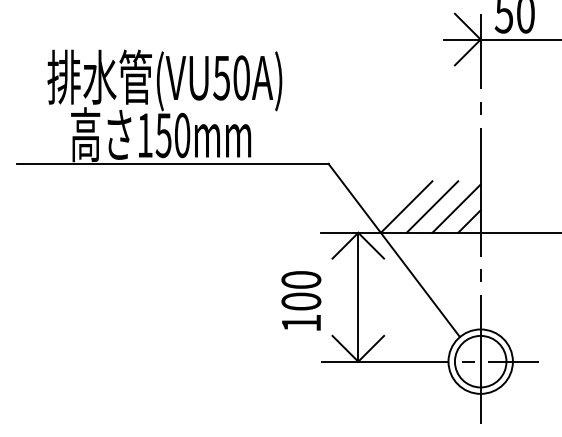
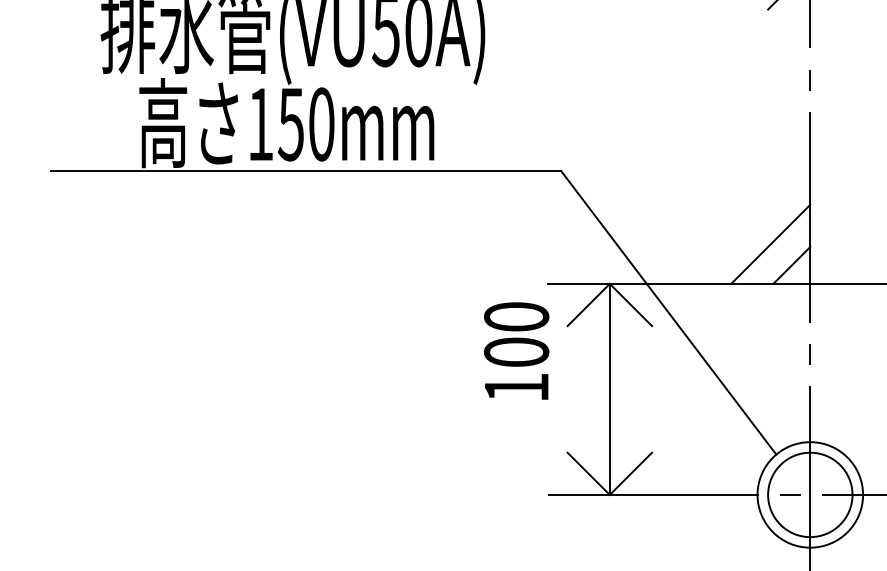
line: (406, 206) -> (688, 240), removed
line: (432, 206) -> (731, 240), removed
text: (301, 300) -> (516, 350), moved

